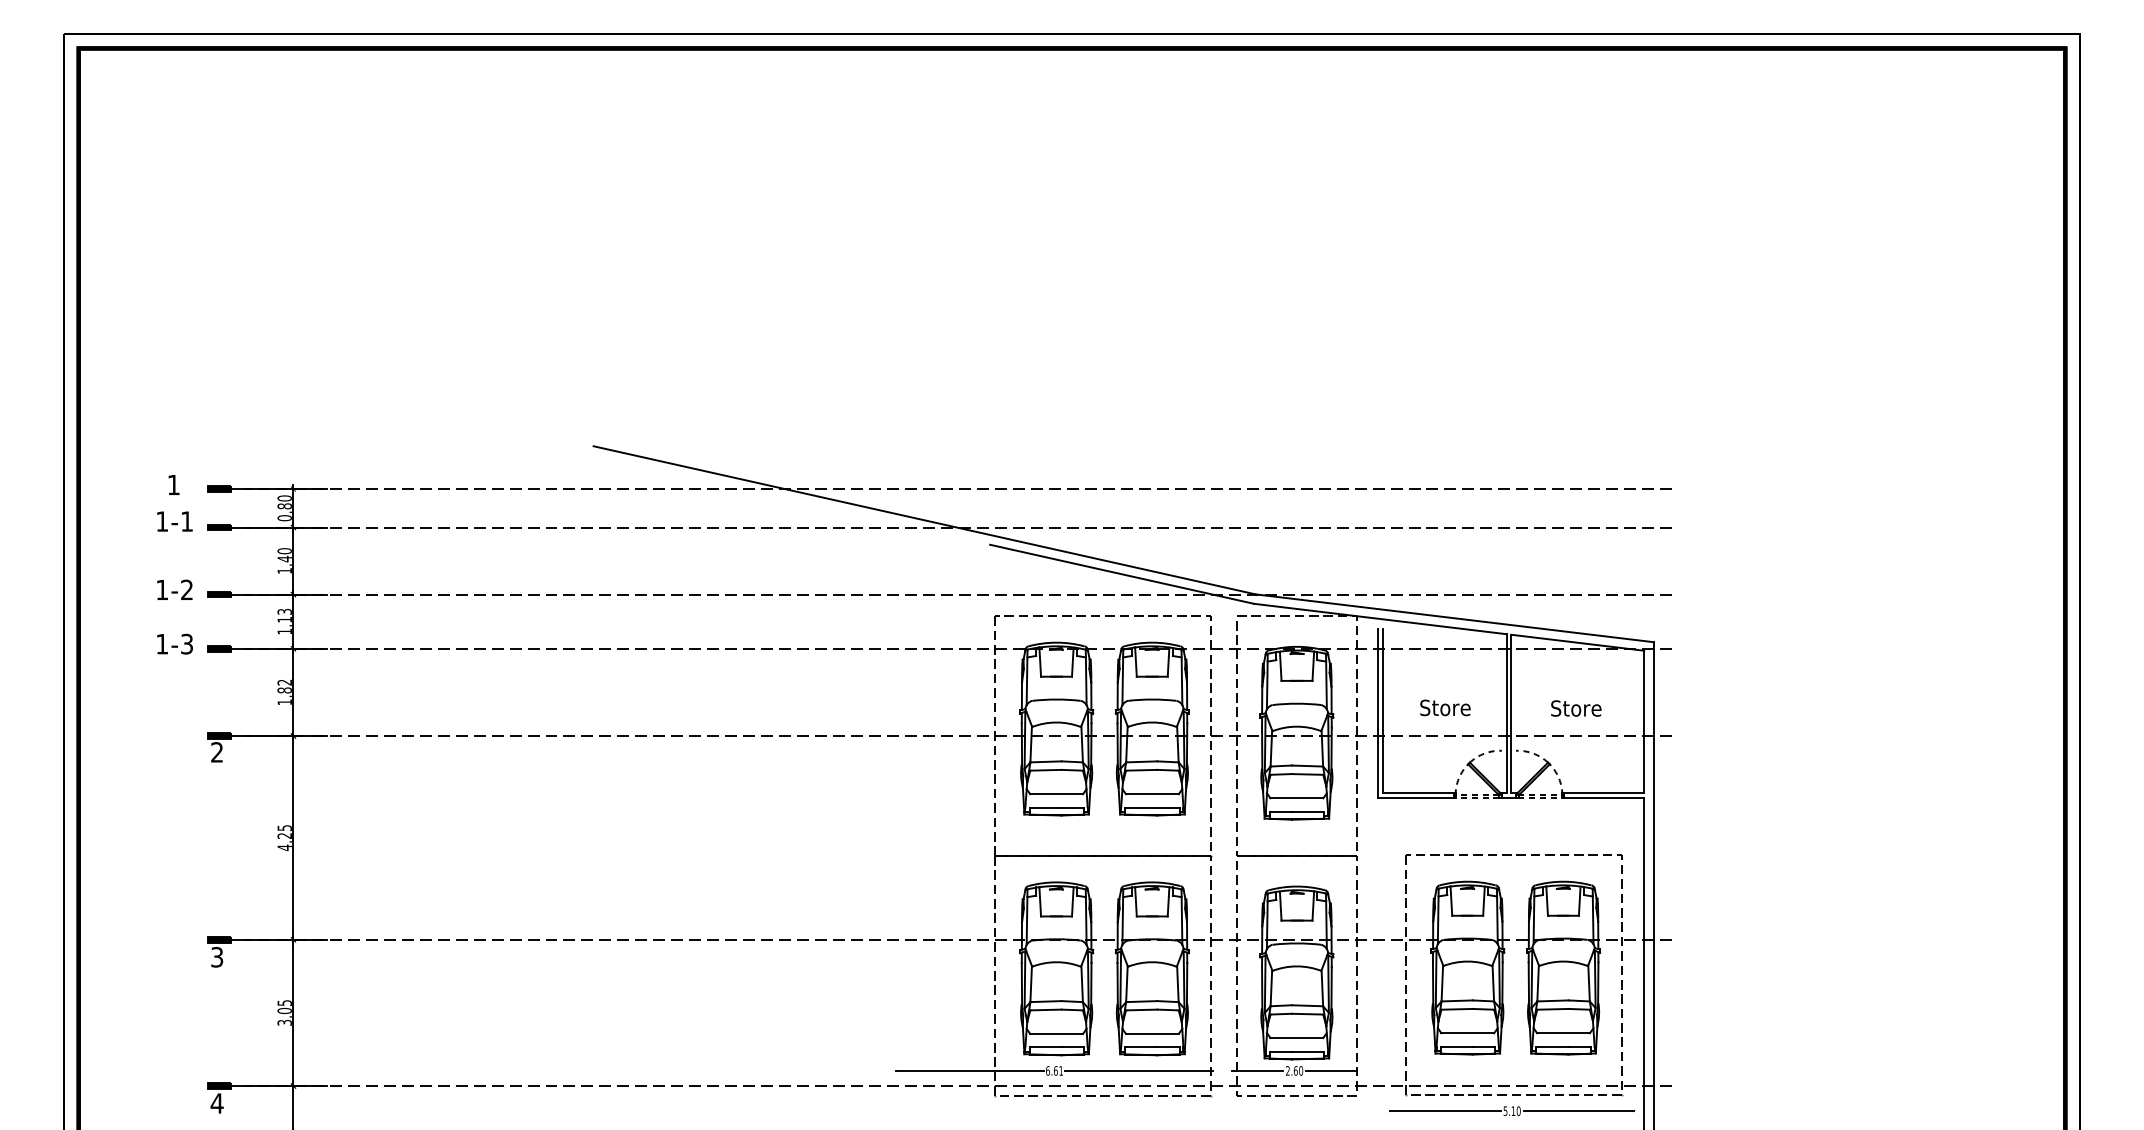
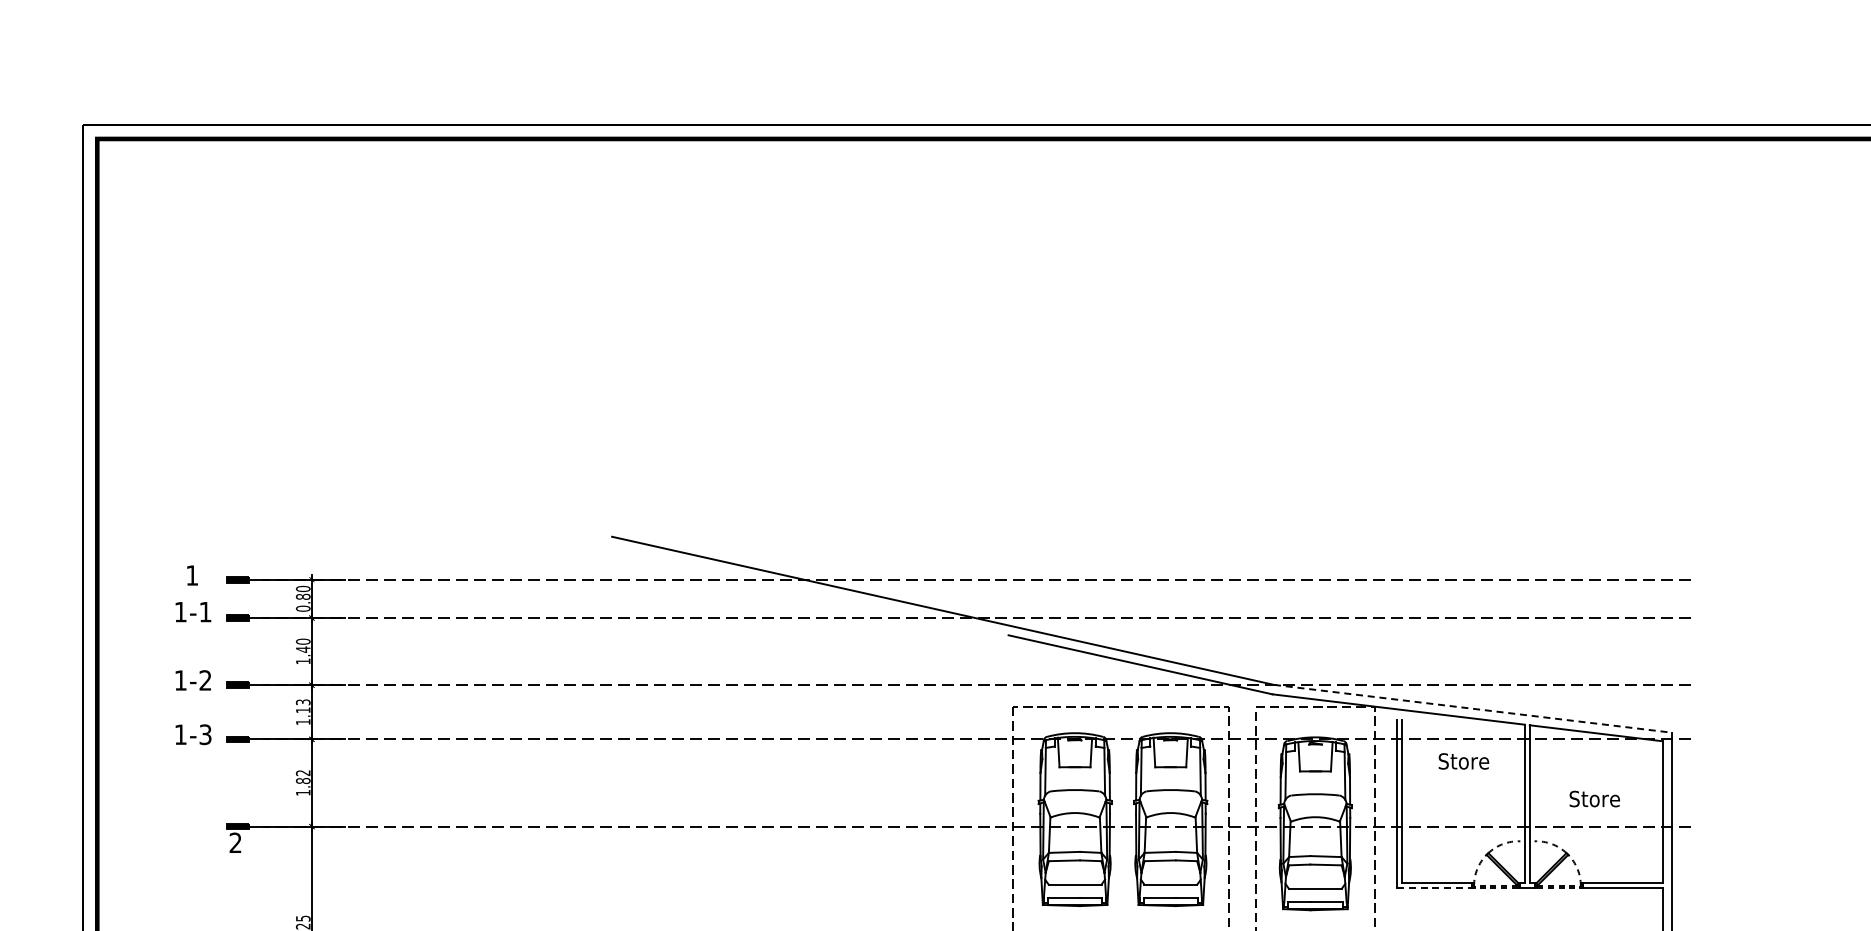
line: (1454, 618) -> (1472, 709), solid -> dashed
text: (1445, 707) -> (1463, 761), moved
line: (1416, 797) -> (1434, 888), solid -> dashed

